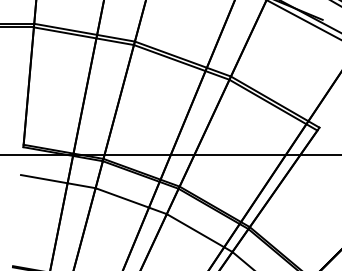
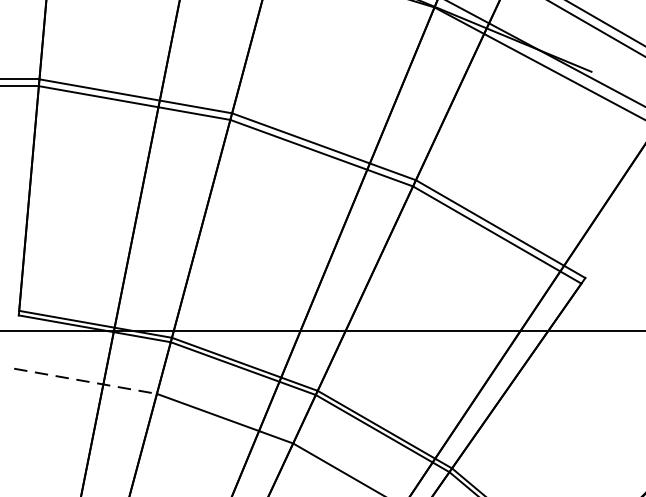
line: (58, 181) -> (85, 381), solid -> dashed

